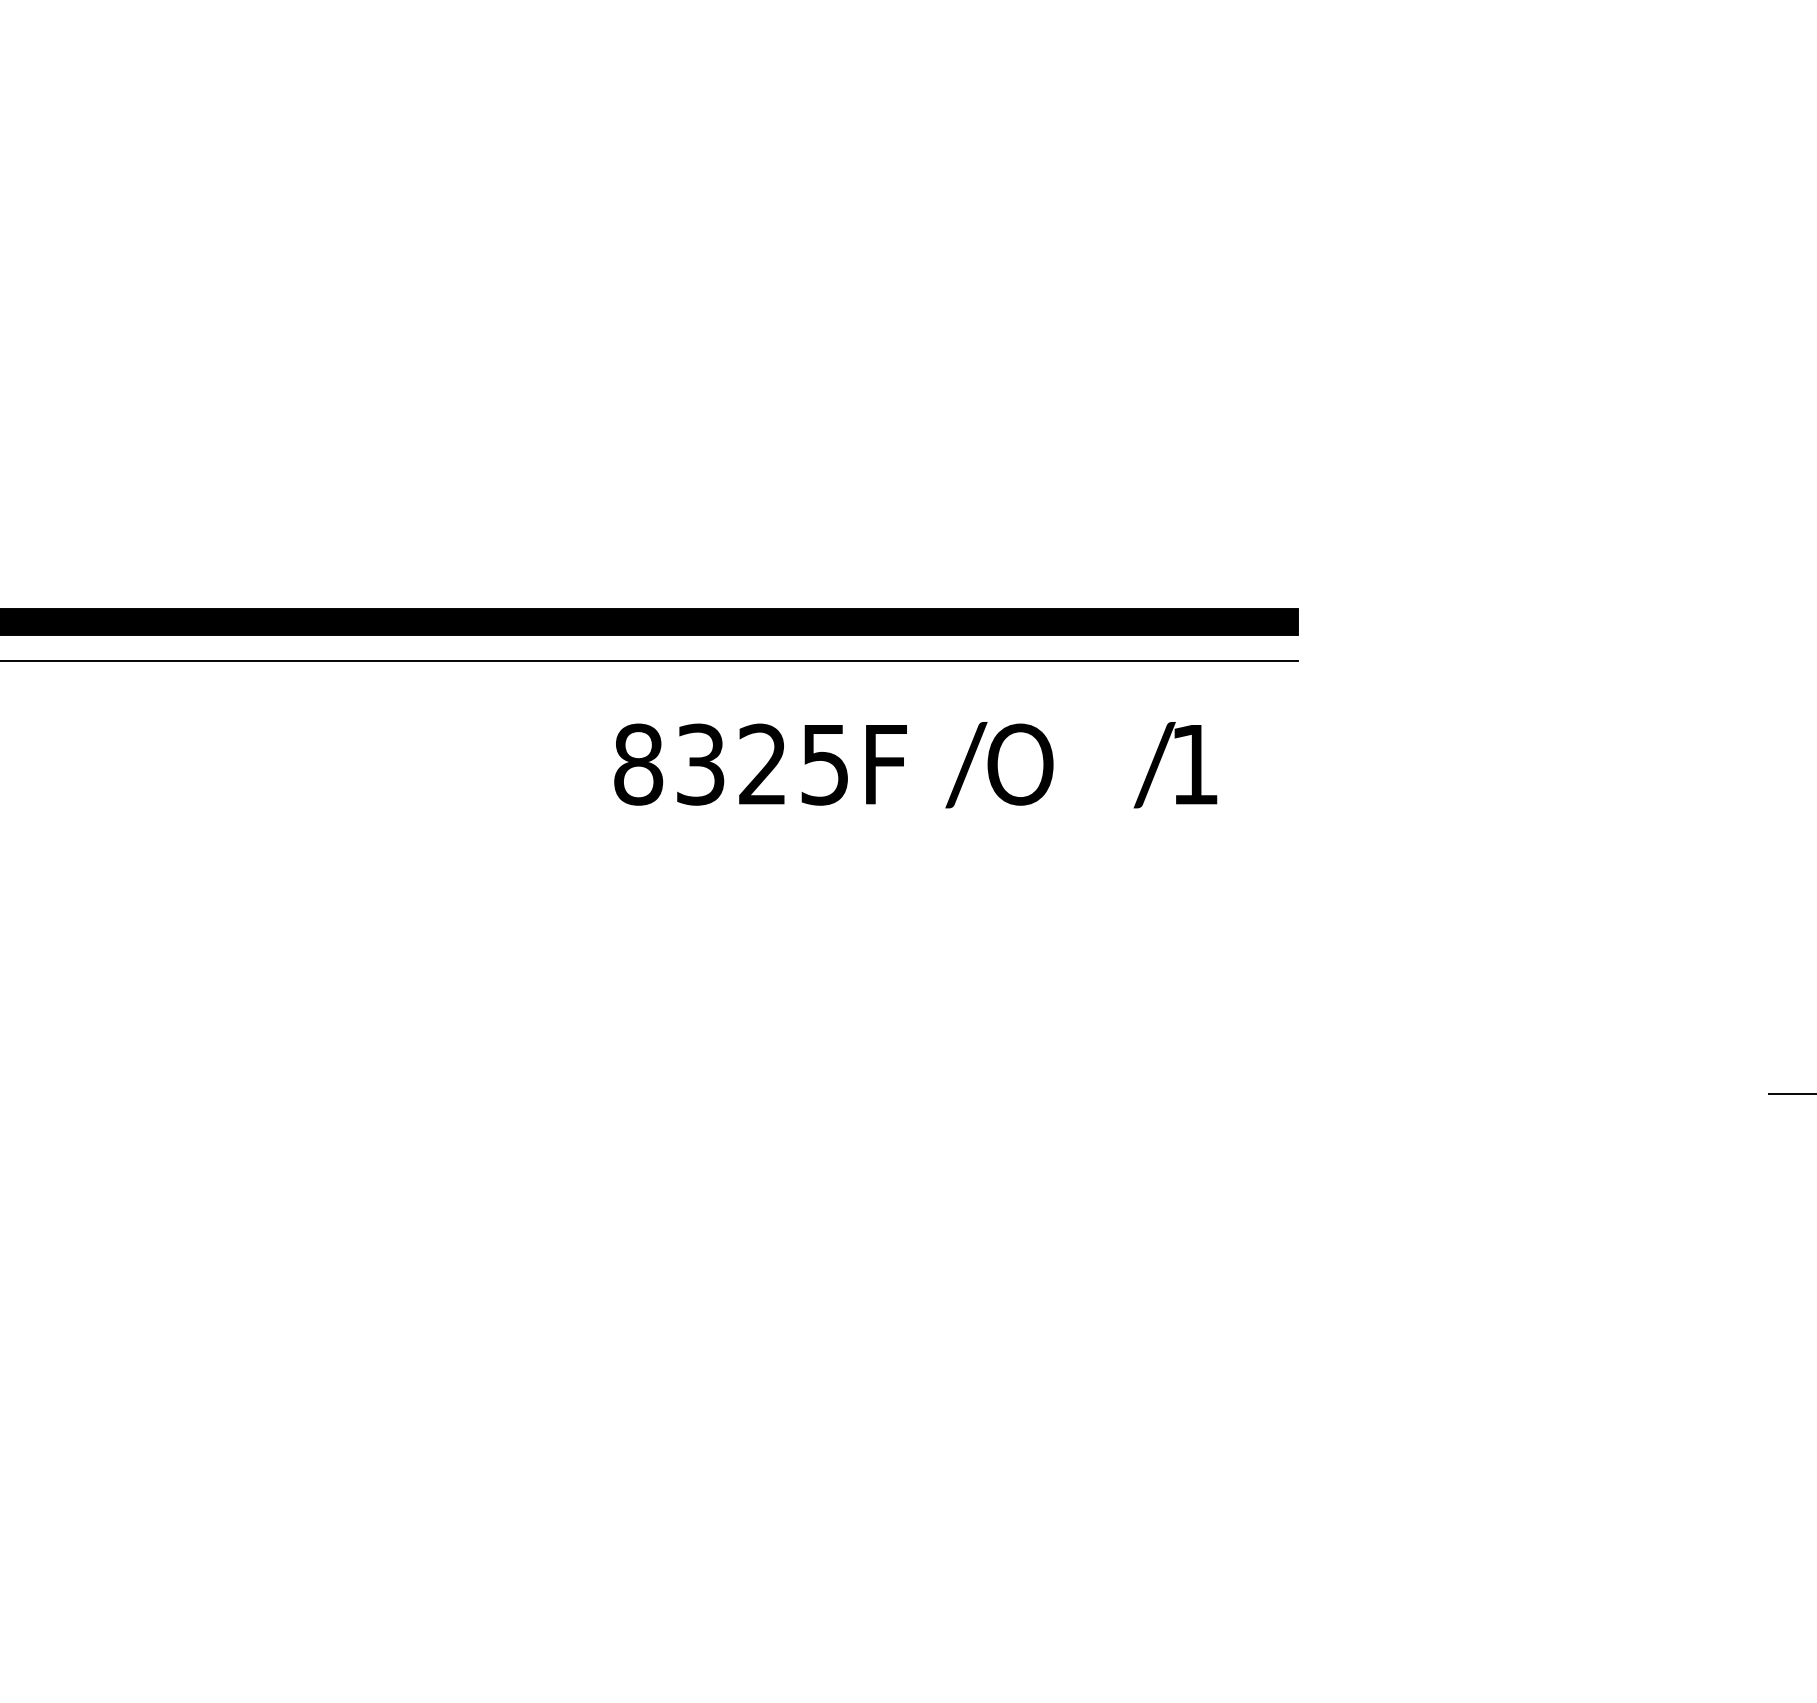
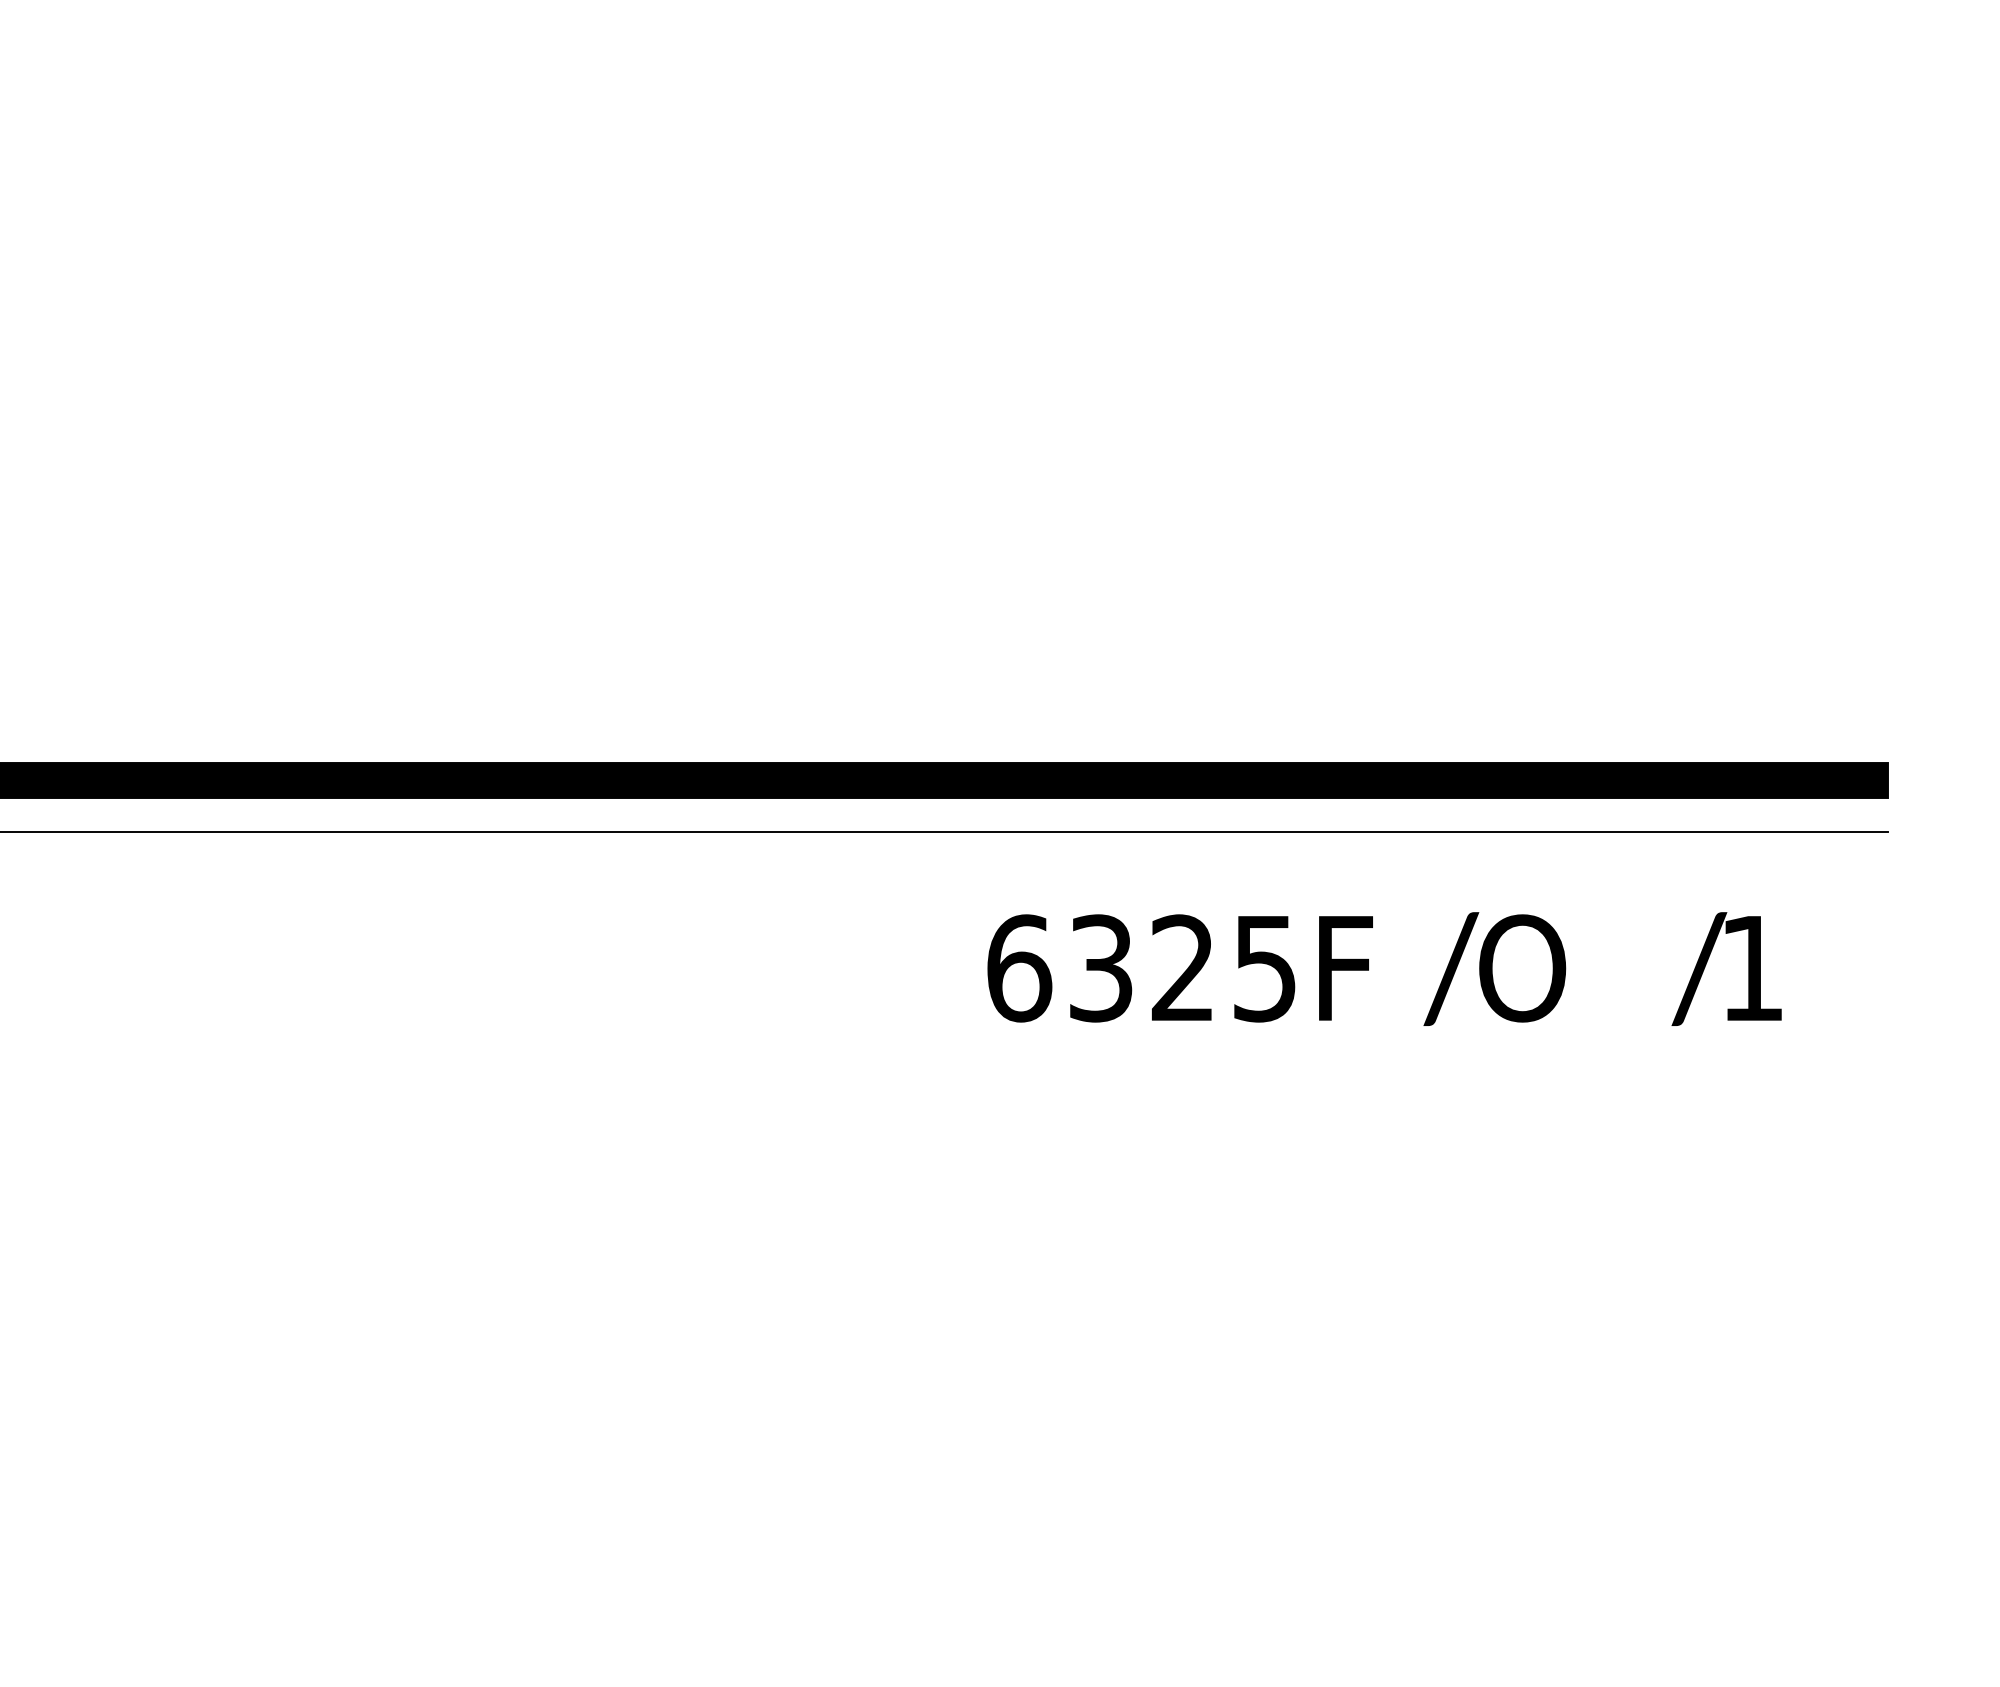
text: (638, 764) -> (1019, 968), 8325F -> 6325F

